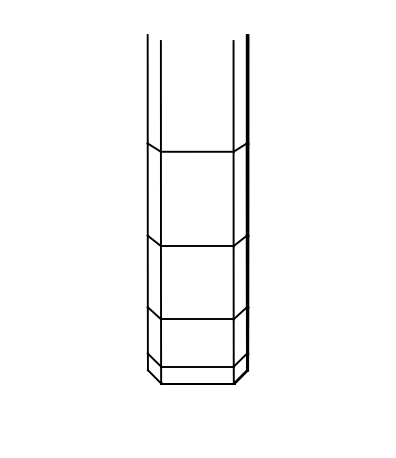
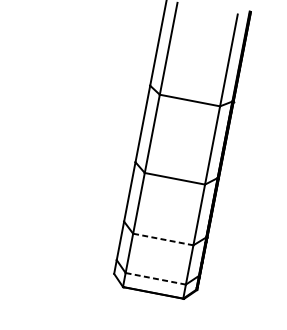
line: (197, 319) -> (163, 239), solid -> dashed
line: (197, 366) -> (155, 278), solid -> dashed

